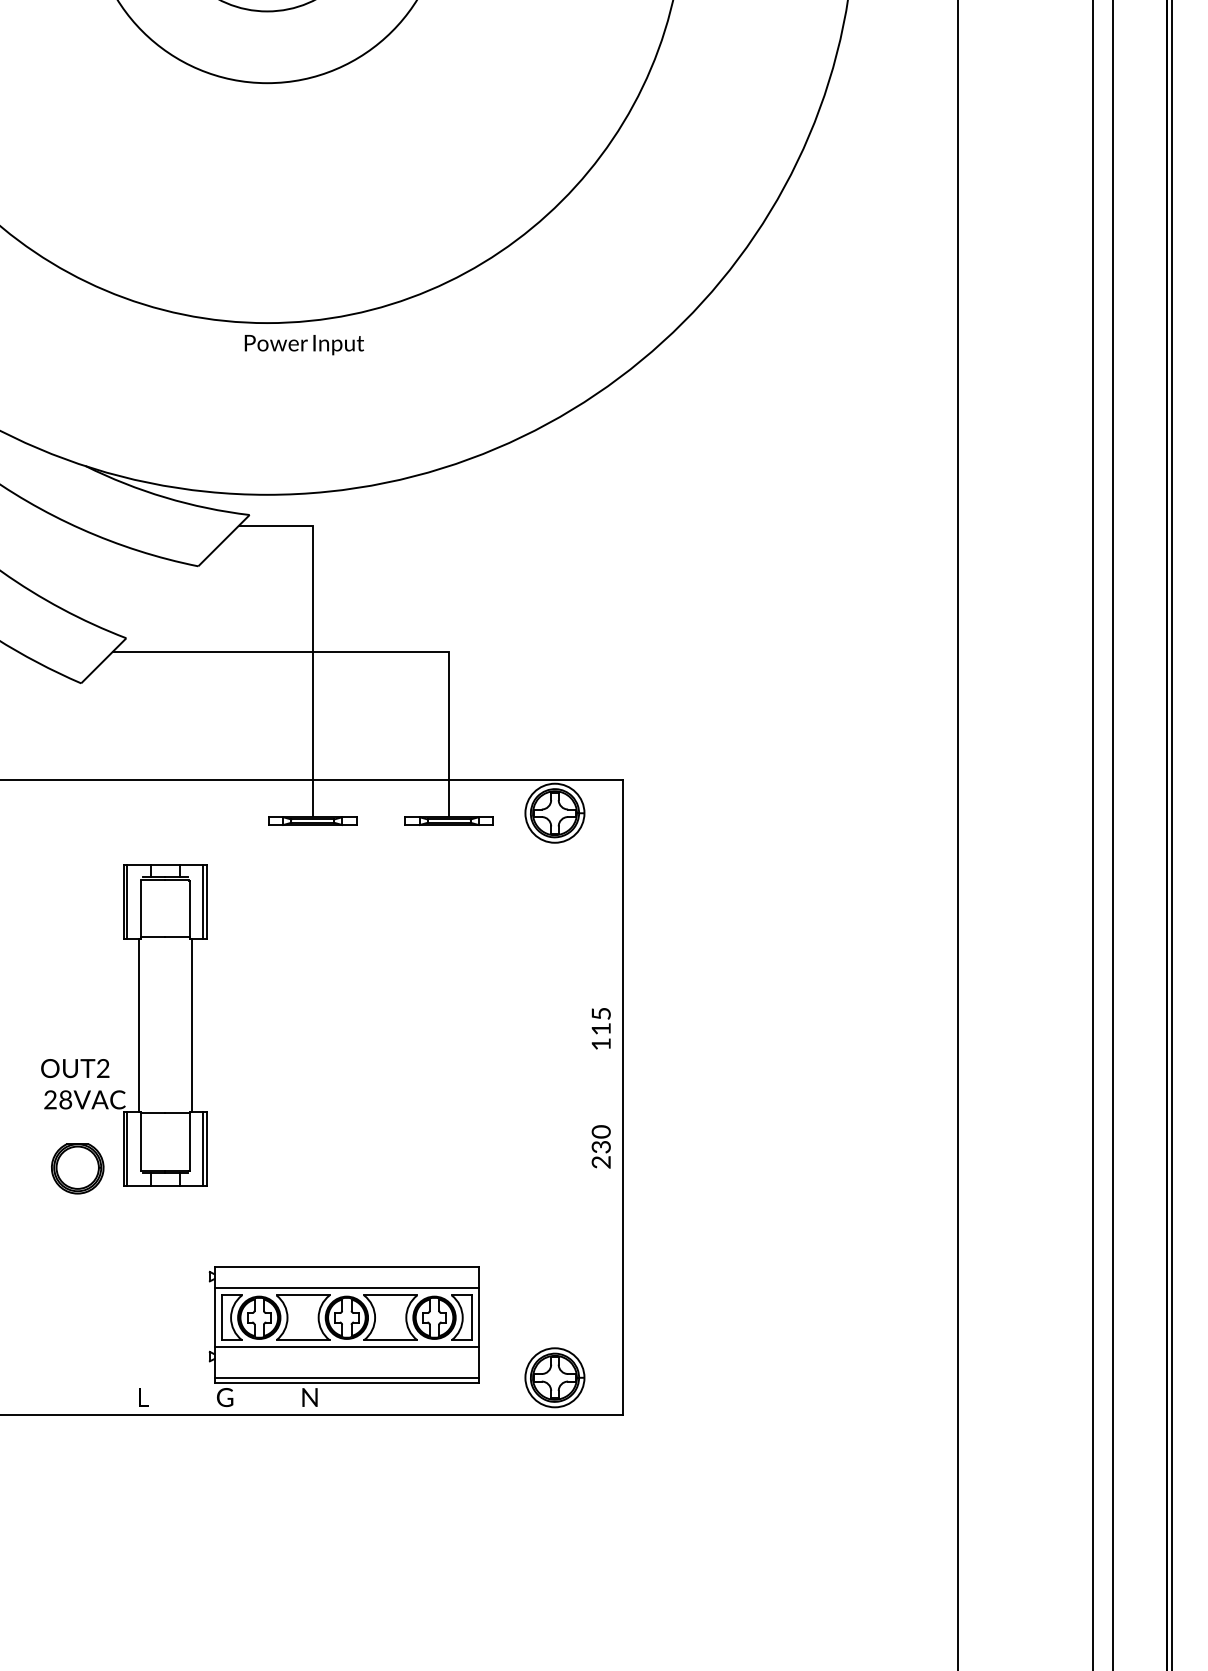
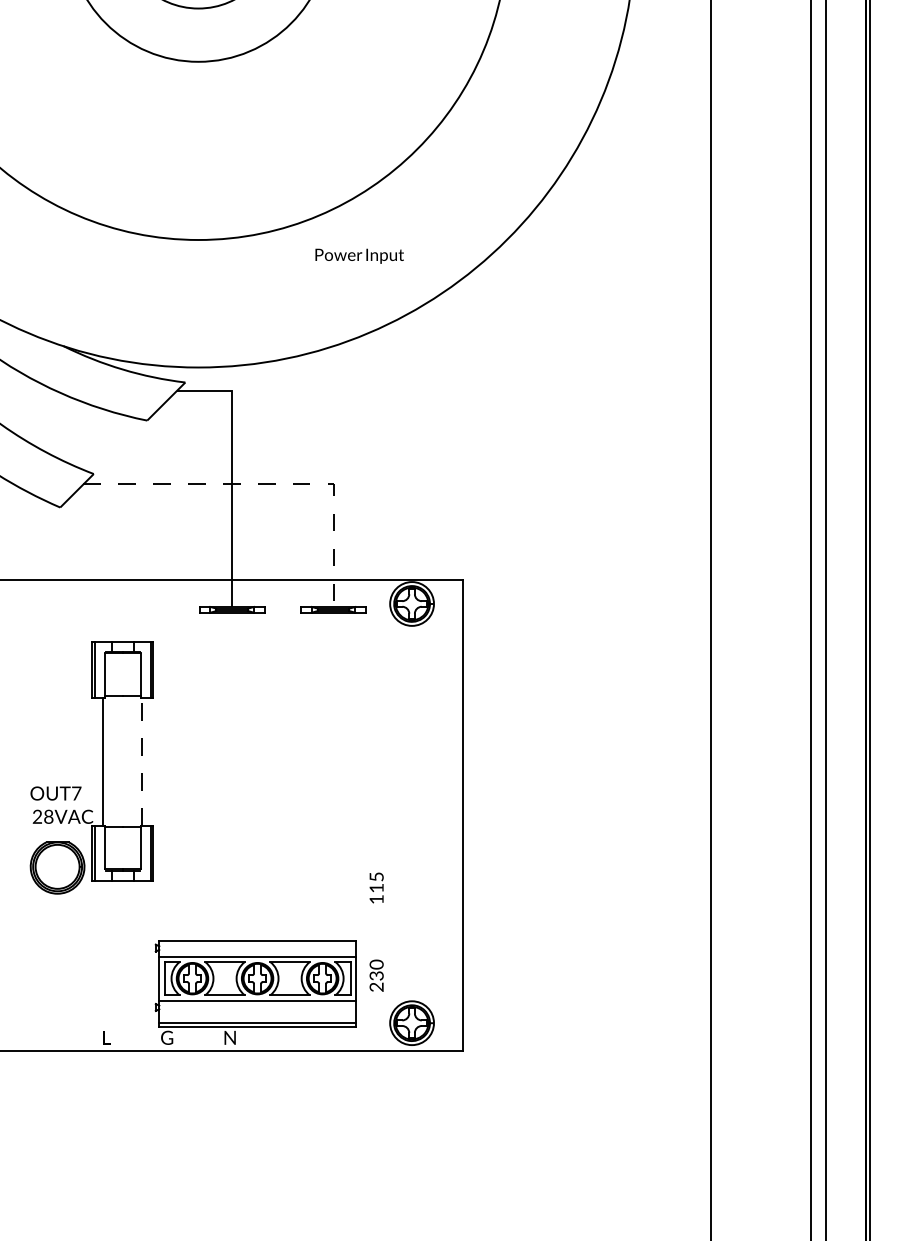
text: (303, 345) -> (359, 256), moved
line: (364, 652) -> (270, 484), solid -> dashed
line: (191, 1025) -> (142, 761), solid -> dashed
text: (103, 1068) -> (76, 793), OUT2 -> OUT7
text: (600, 1088) -> (376, 932), moved
part: (77, 1168) -> (57, 867), size x1.4

